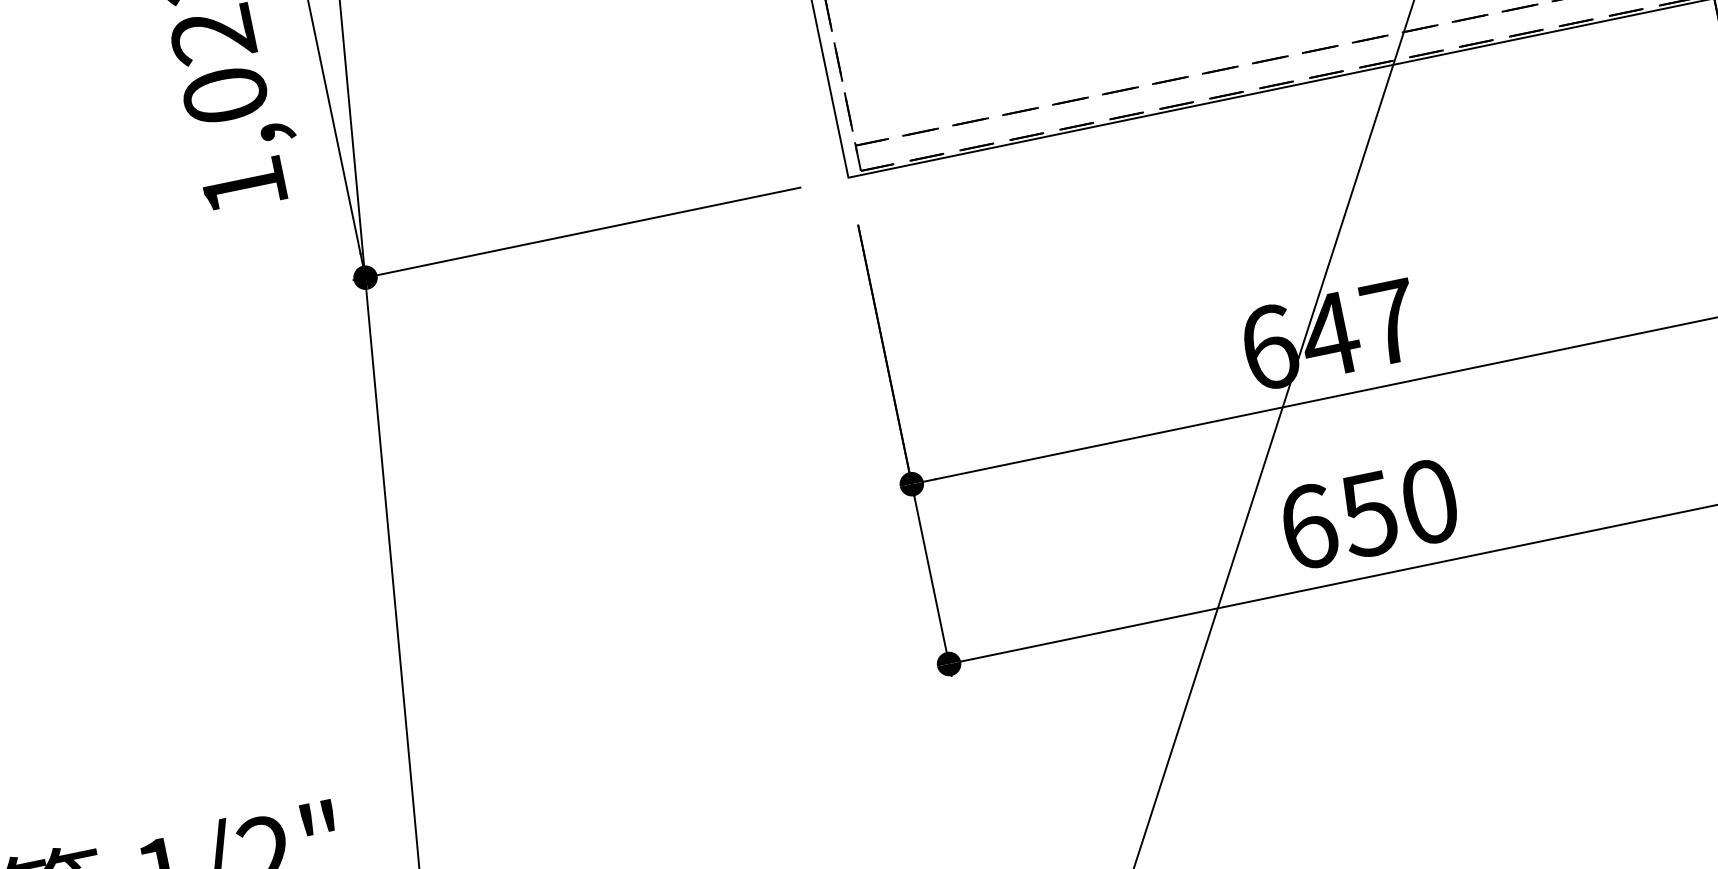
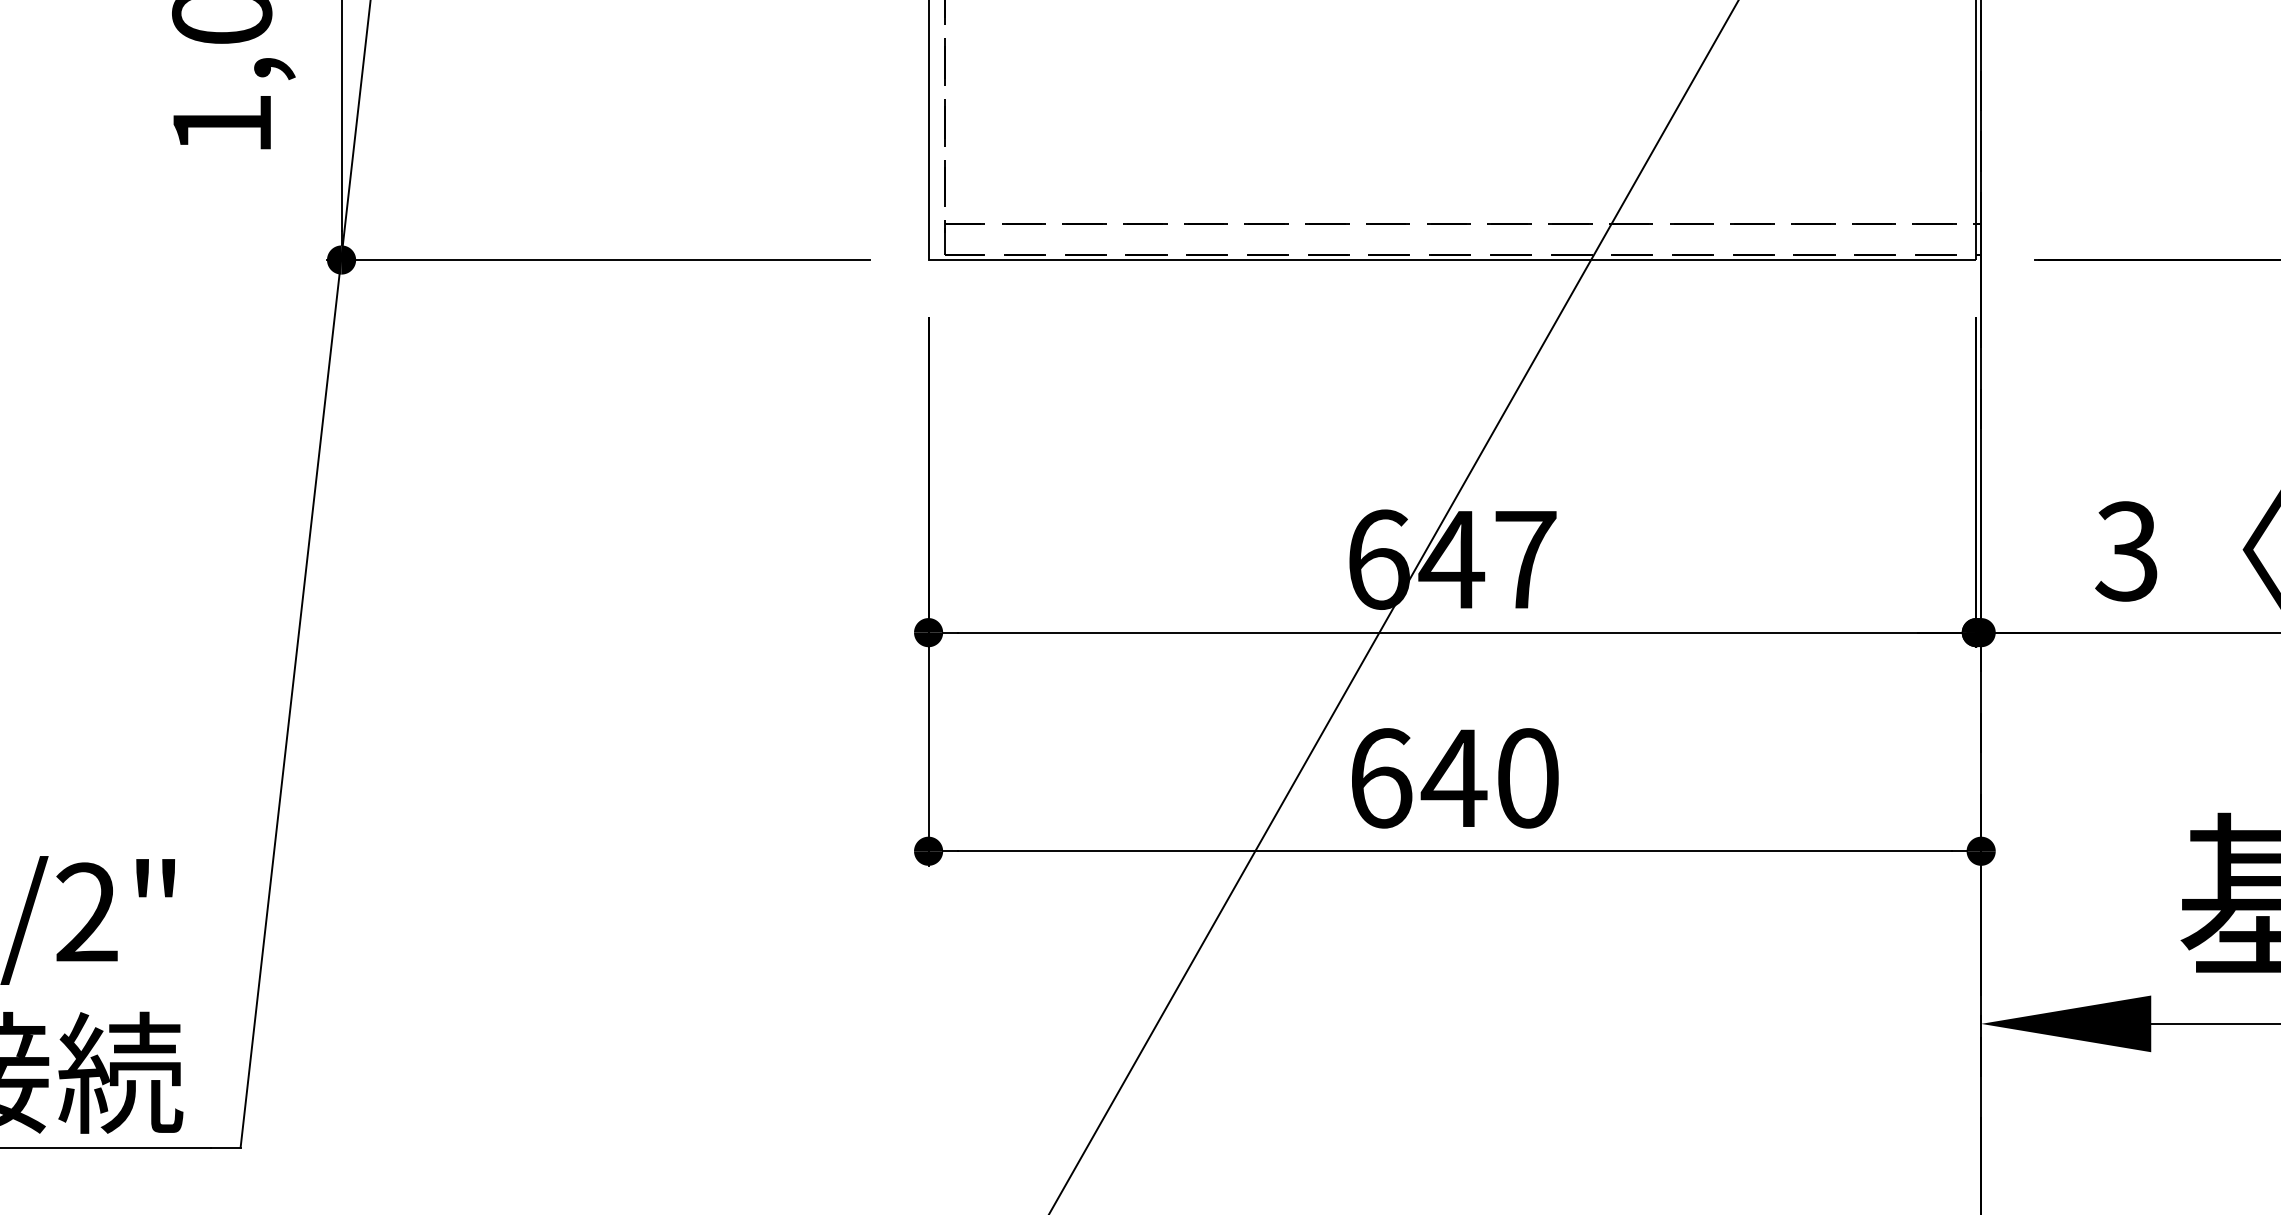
text: (1368, 514) -> (1453, 778), 650 -> 640

